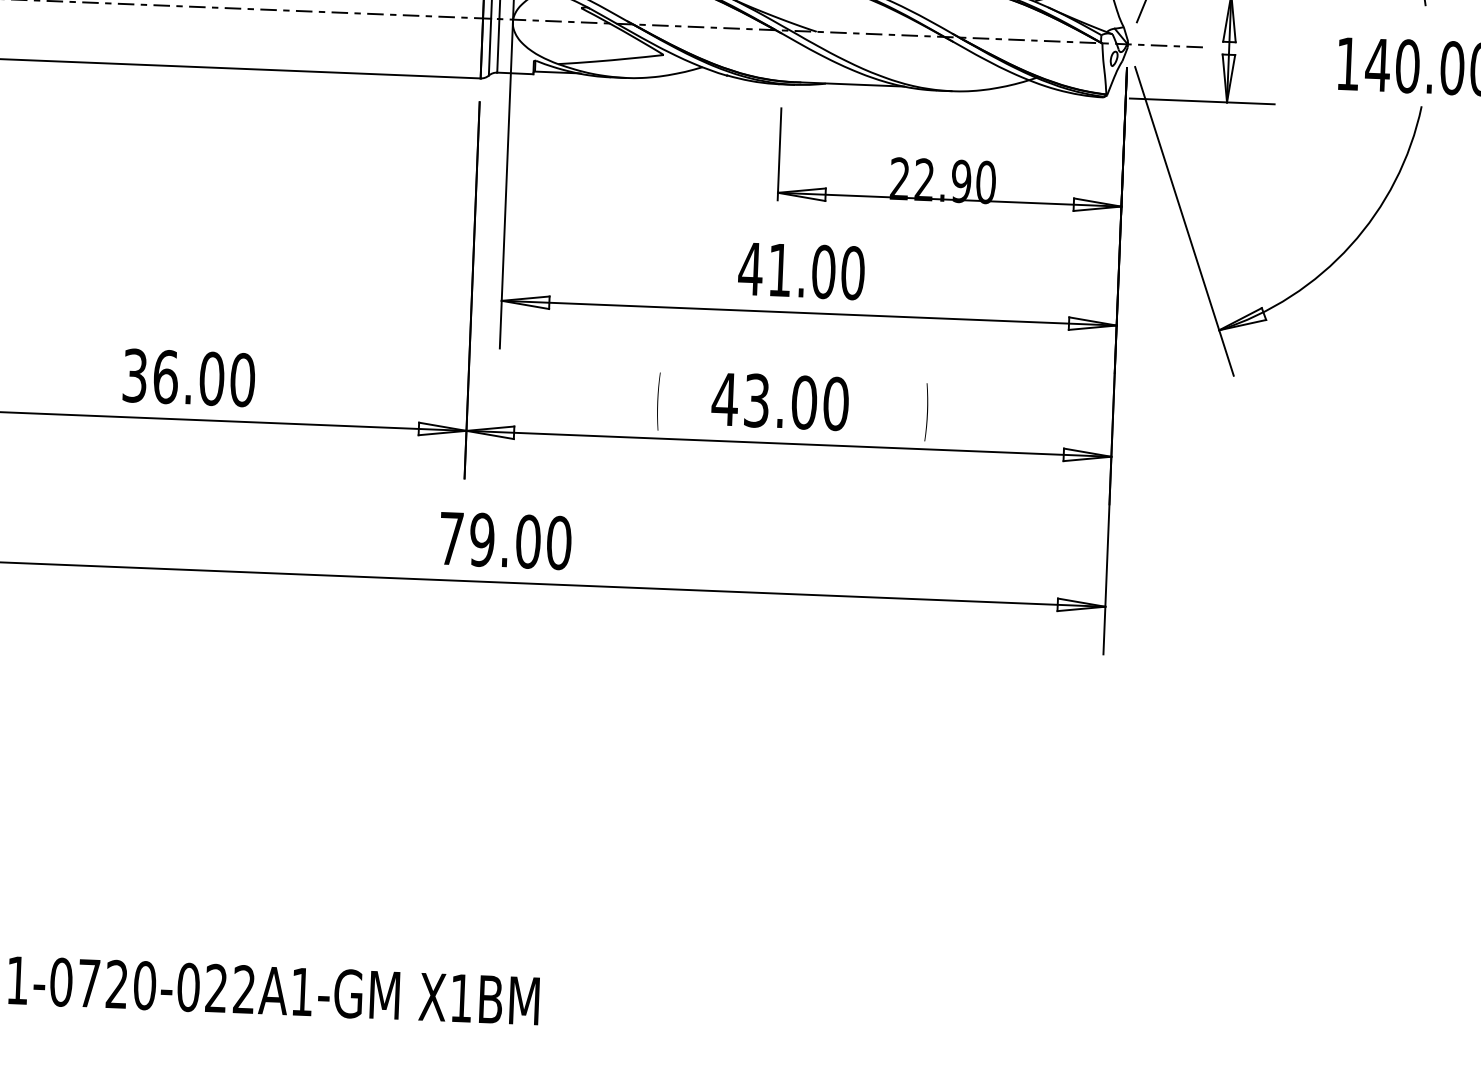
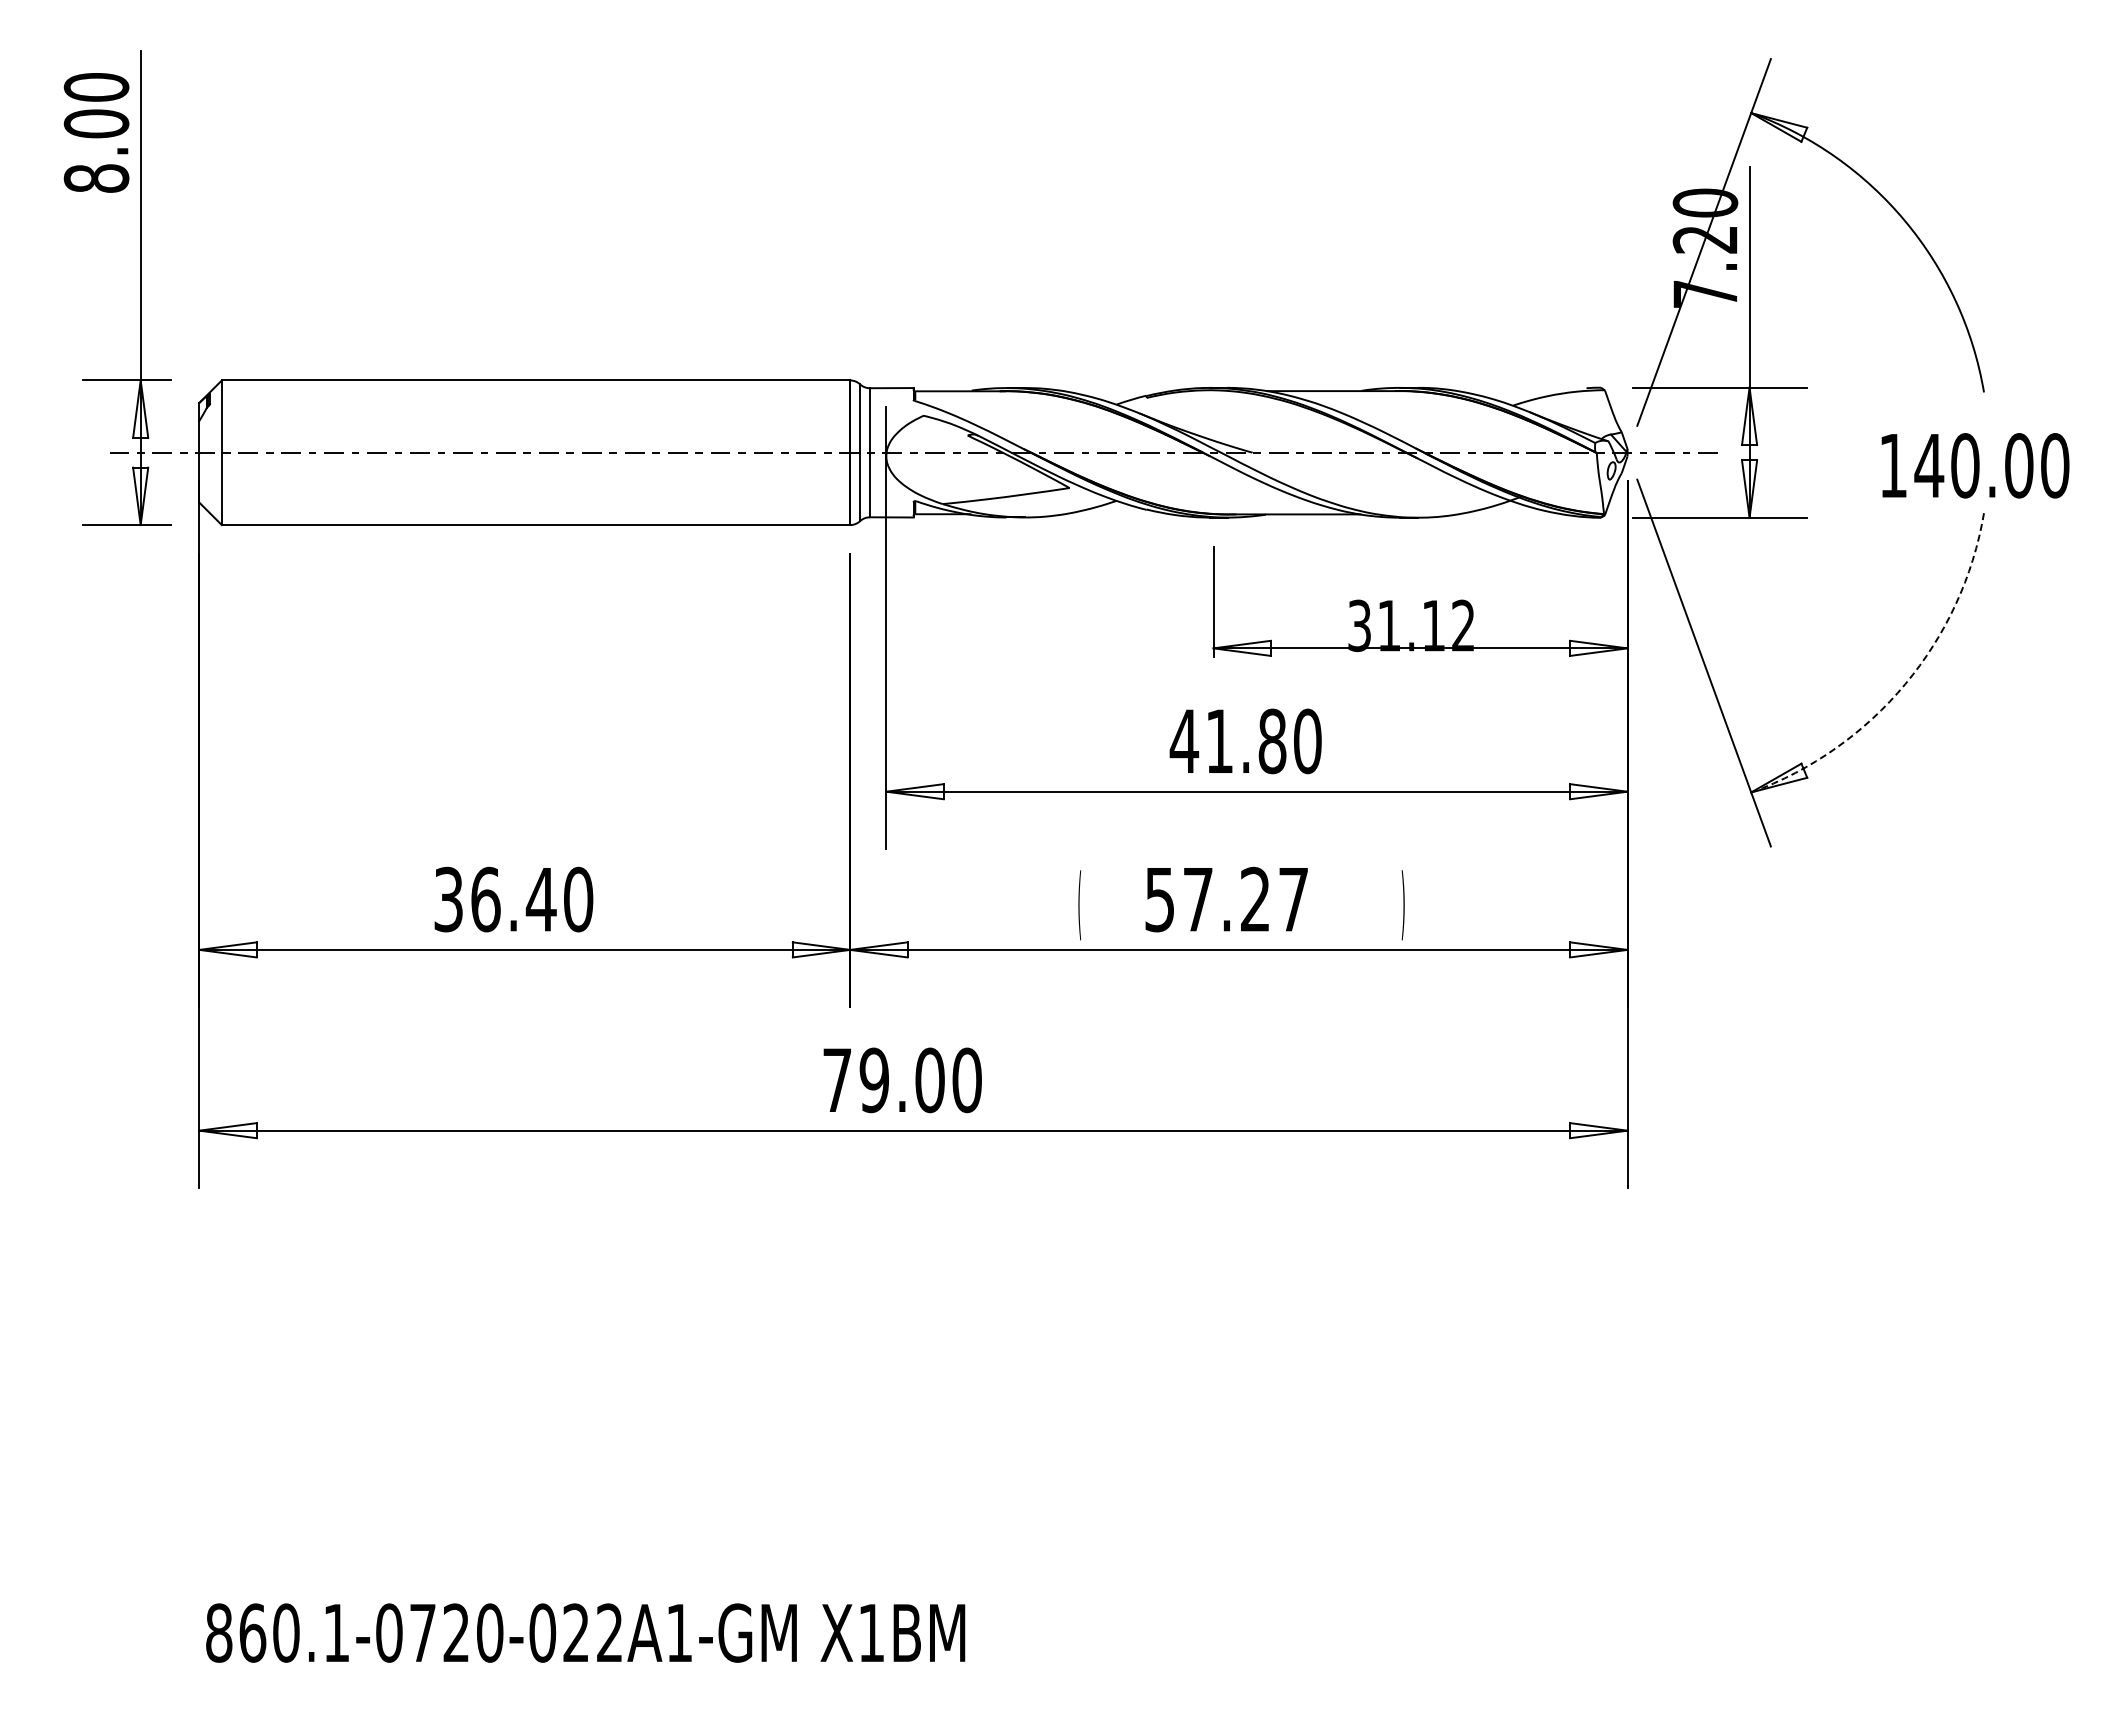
text: (942, 180) -> (1411, 625), 22.90 -> 31.12
arc: (1350, 245) -> (1905, 684), solid -> dashed
text: (823, 272) -> (1272, 741), 41.00 -> 41.80
text: (211, 378) -> (540, 899), 36.00 -> 36.40
text: (780, 401) -> (1226, 899), 43.00 -> 57.27

